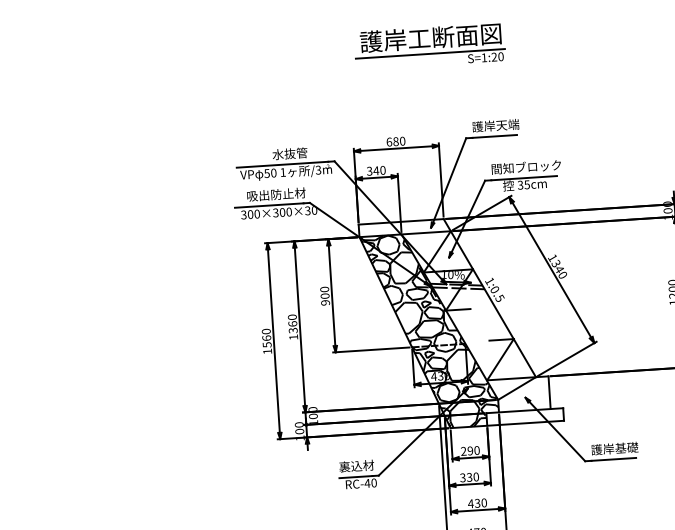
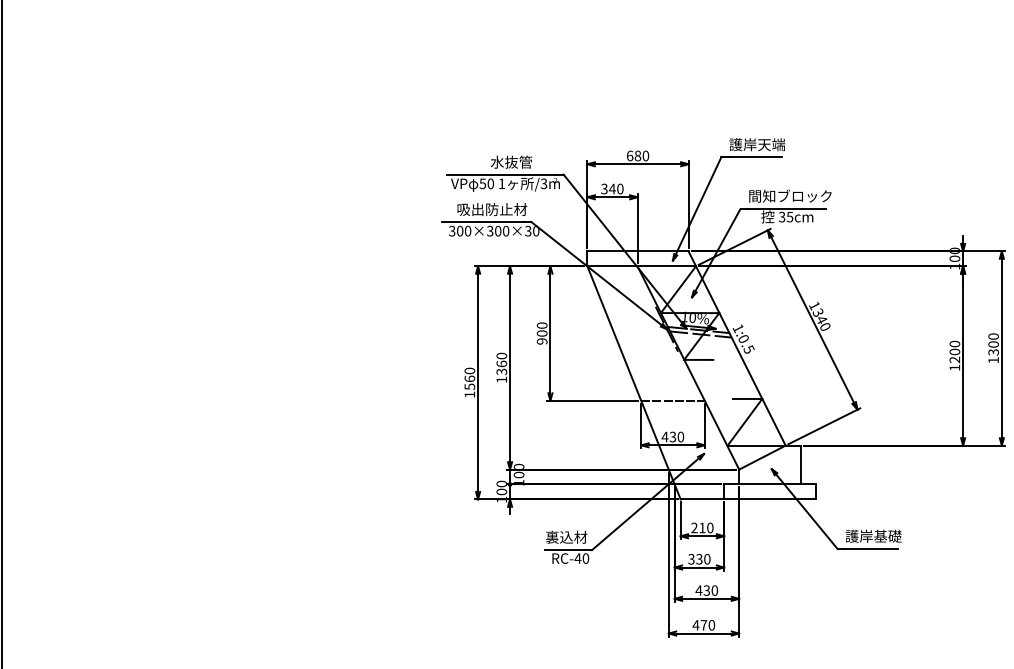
part: (429, 46) -> (685, 45), removed
hatch: (429, 330) -> (663, 382), removed
text: (470, 450) -> (702, 527), 290 -> 210

